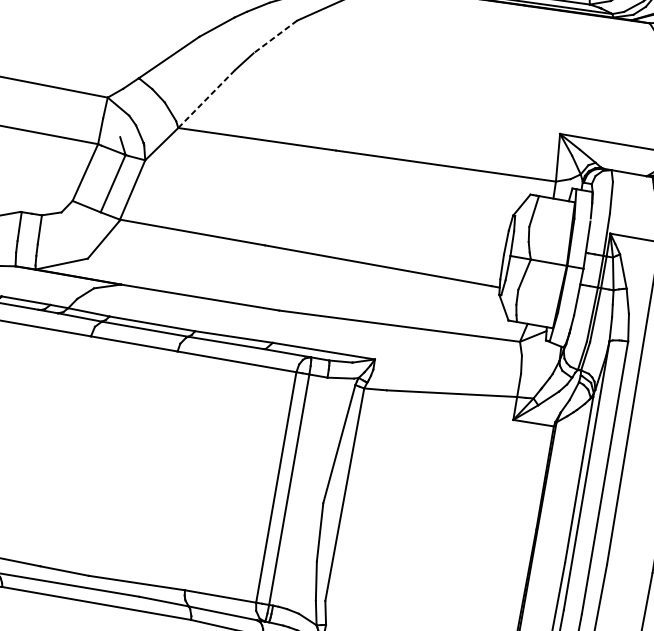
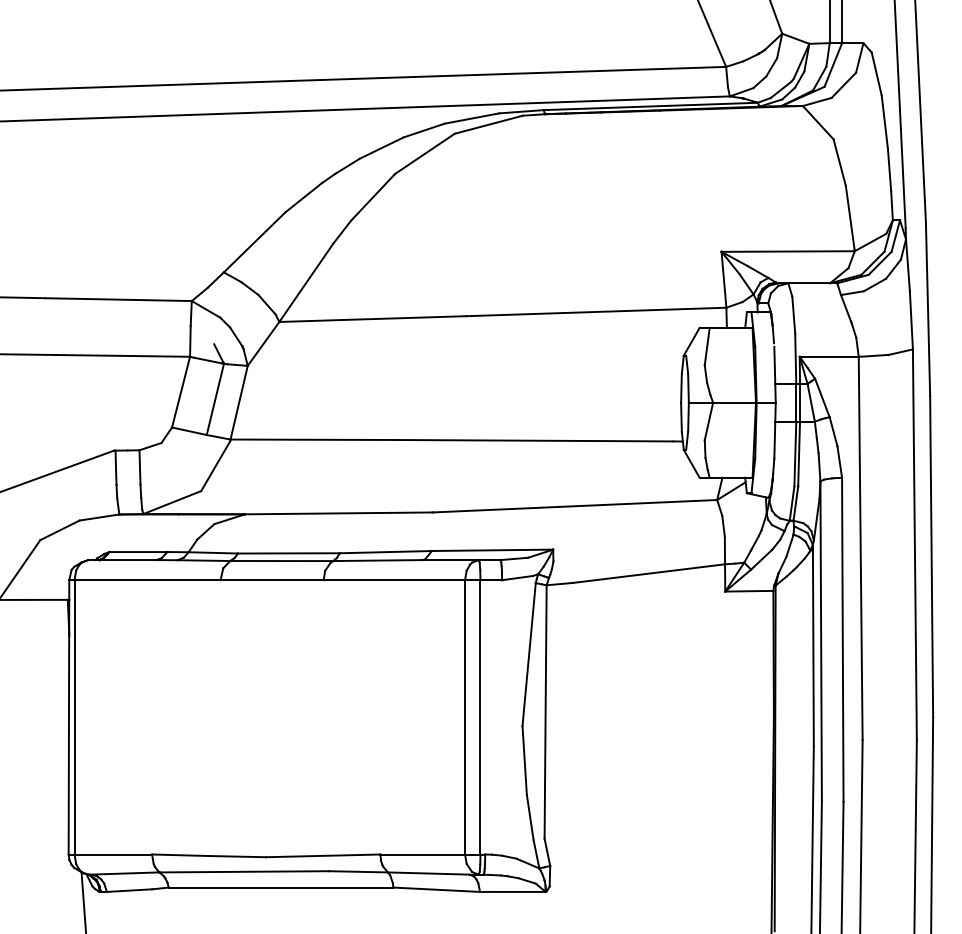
line: (275, 37) -> (373, 197), dashed -> solid
line: (206, 98) -> (306, 282), dashed -> solid

